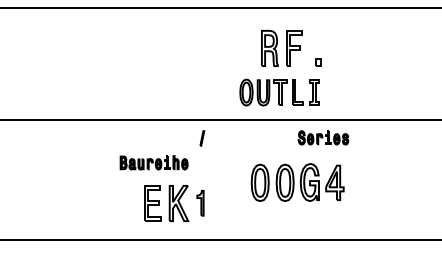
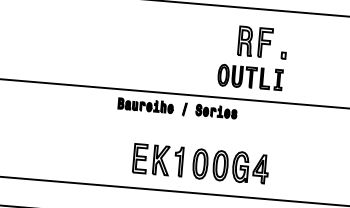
part: (323, 137) -> (216, 111), moved
part: (153, 162) -> (145, 105), moved
part: (297, 182) -> (230, 166), moved
part: (200, 202) -> (178, 161), size x1.43

